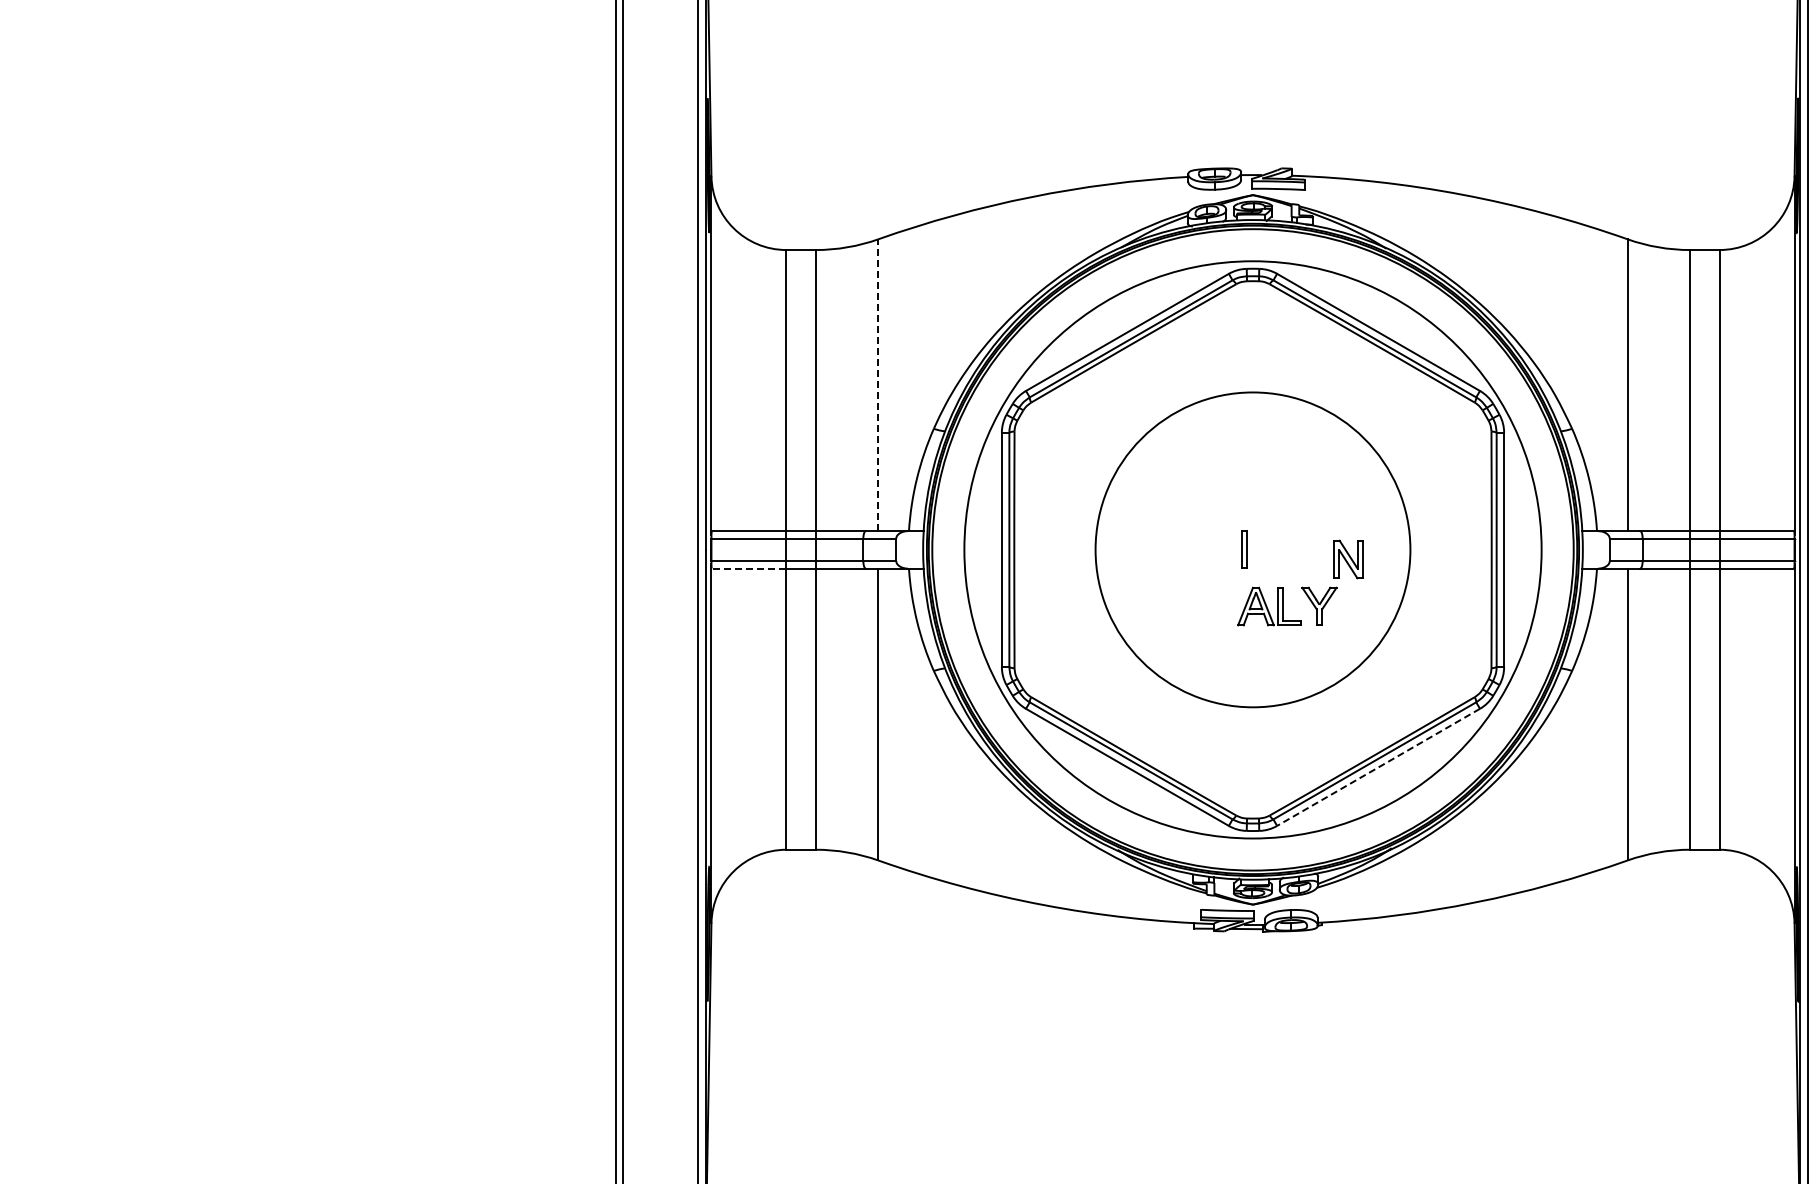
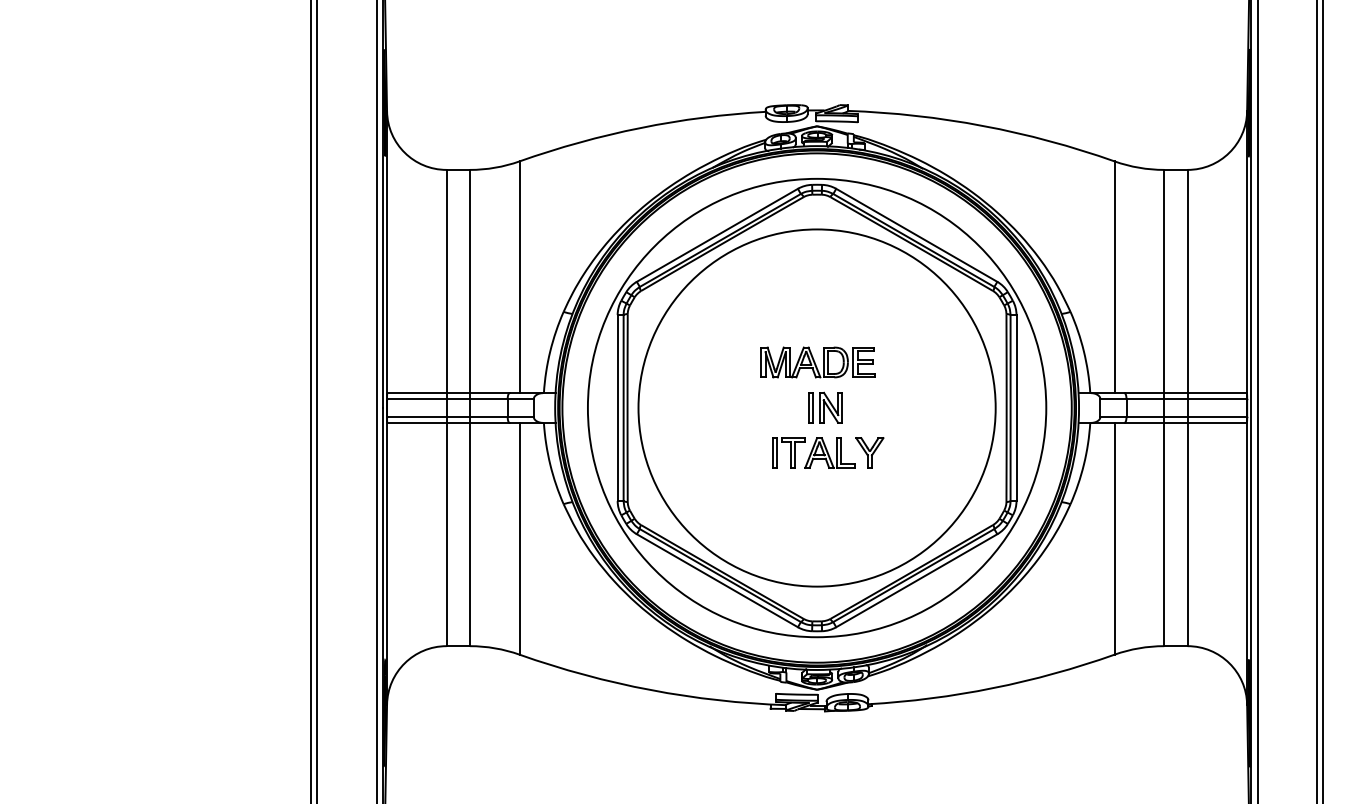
line: (878, 385) -> (519, 277), dashed -> solid
part: (1254, 492) -> (818, 362), added
circle: (1252, 549) -> (816, 407), size x1.43
part: (1348, 559) -> (830, 407), moved
line: (748, 568) -> (416, 422), dashed -> solid
part: (1216, 606) -> (788, 452), added
line: (1378, 767) -> (916, 580), dashed -> solid

